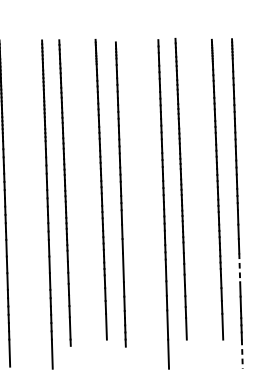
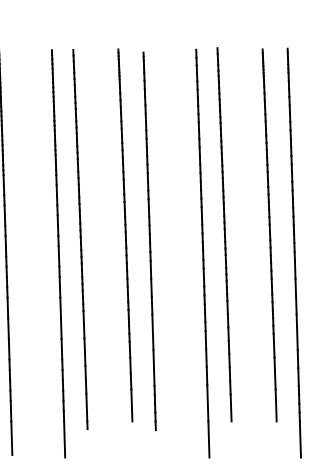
line: (239, 267) -> (297, 332), dashed -> solid
line: (242, 354) -> (300, 439), dashed -> solid

